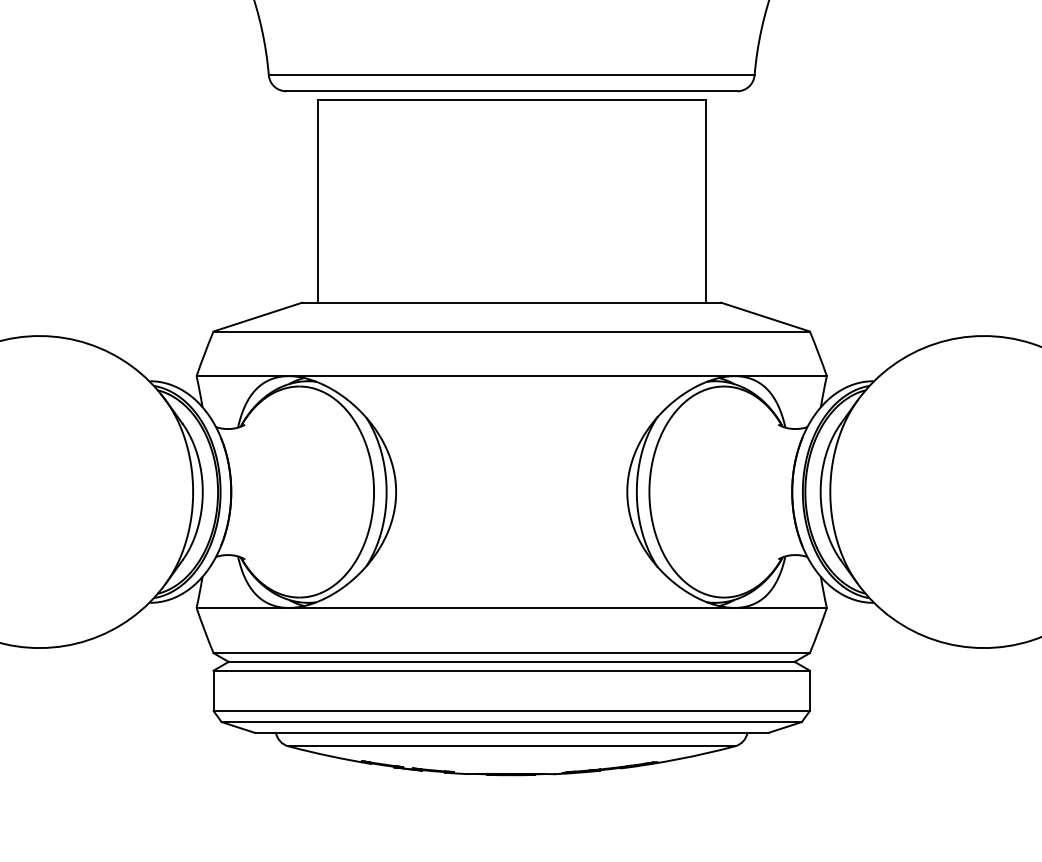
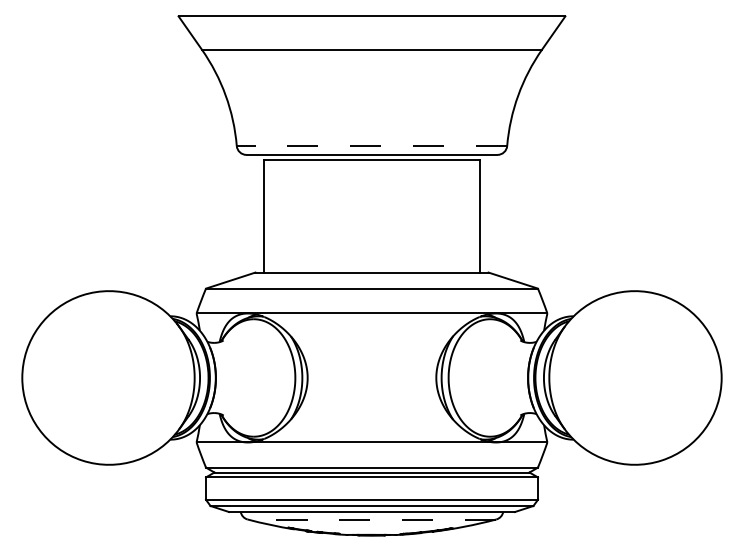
line: (510, 74) -> (371, 145), solid -> dashed
line: (510, 746) -> (371, 519), solid -> dashed

